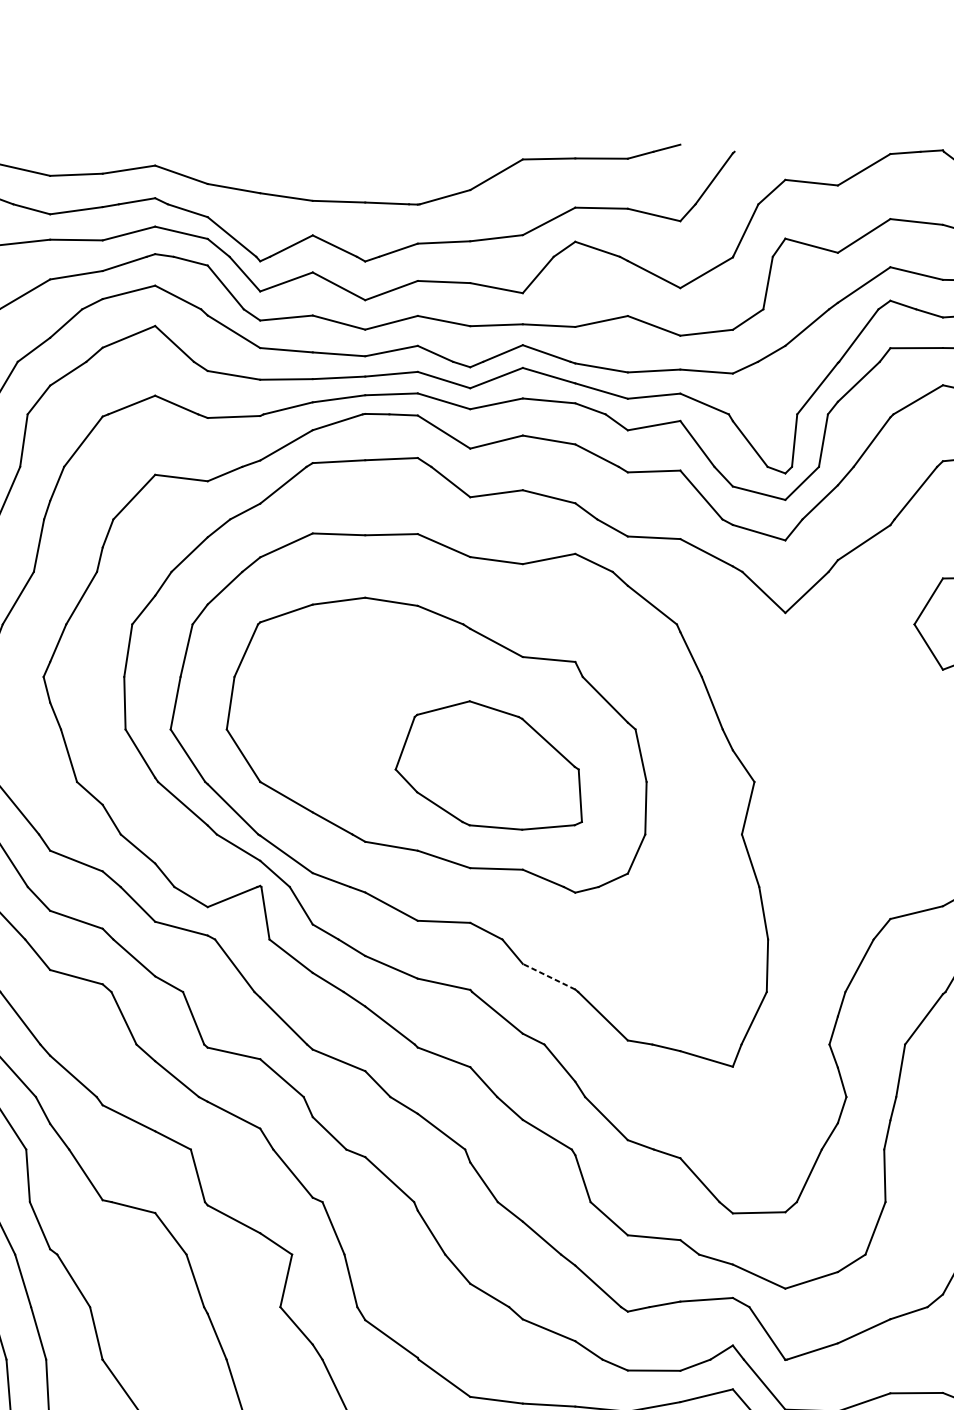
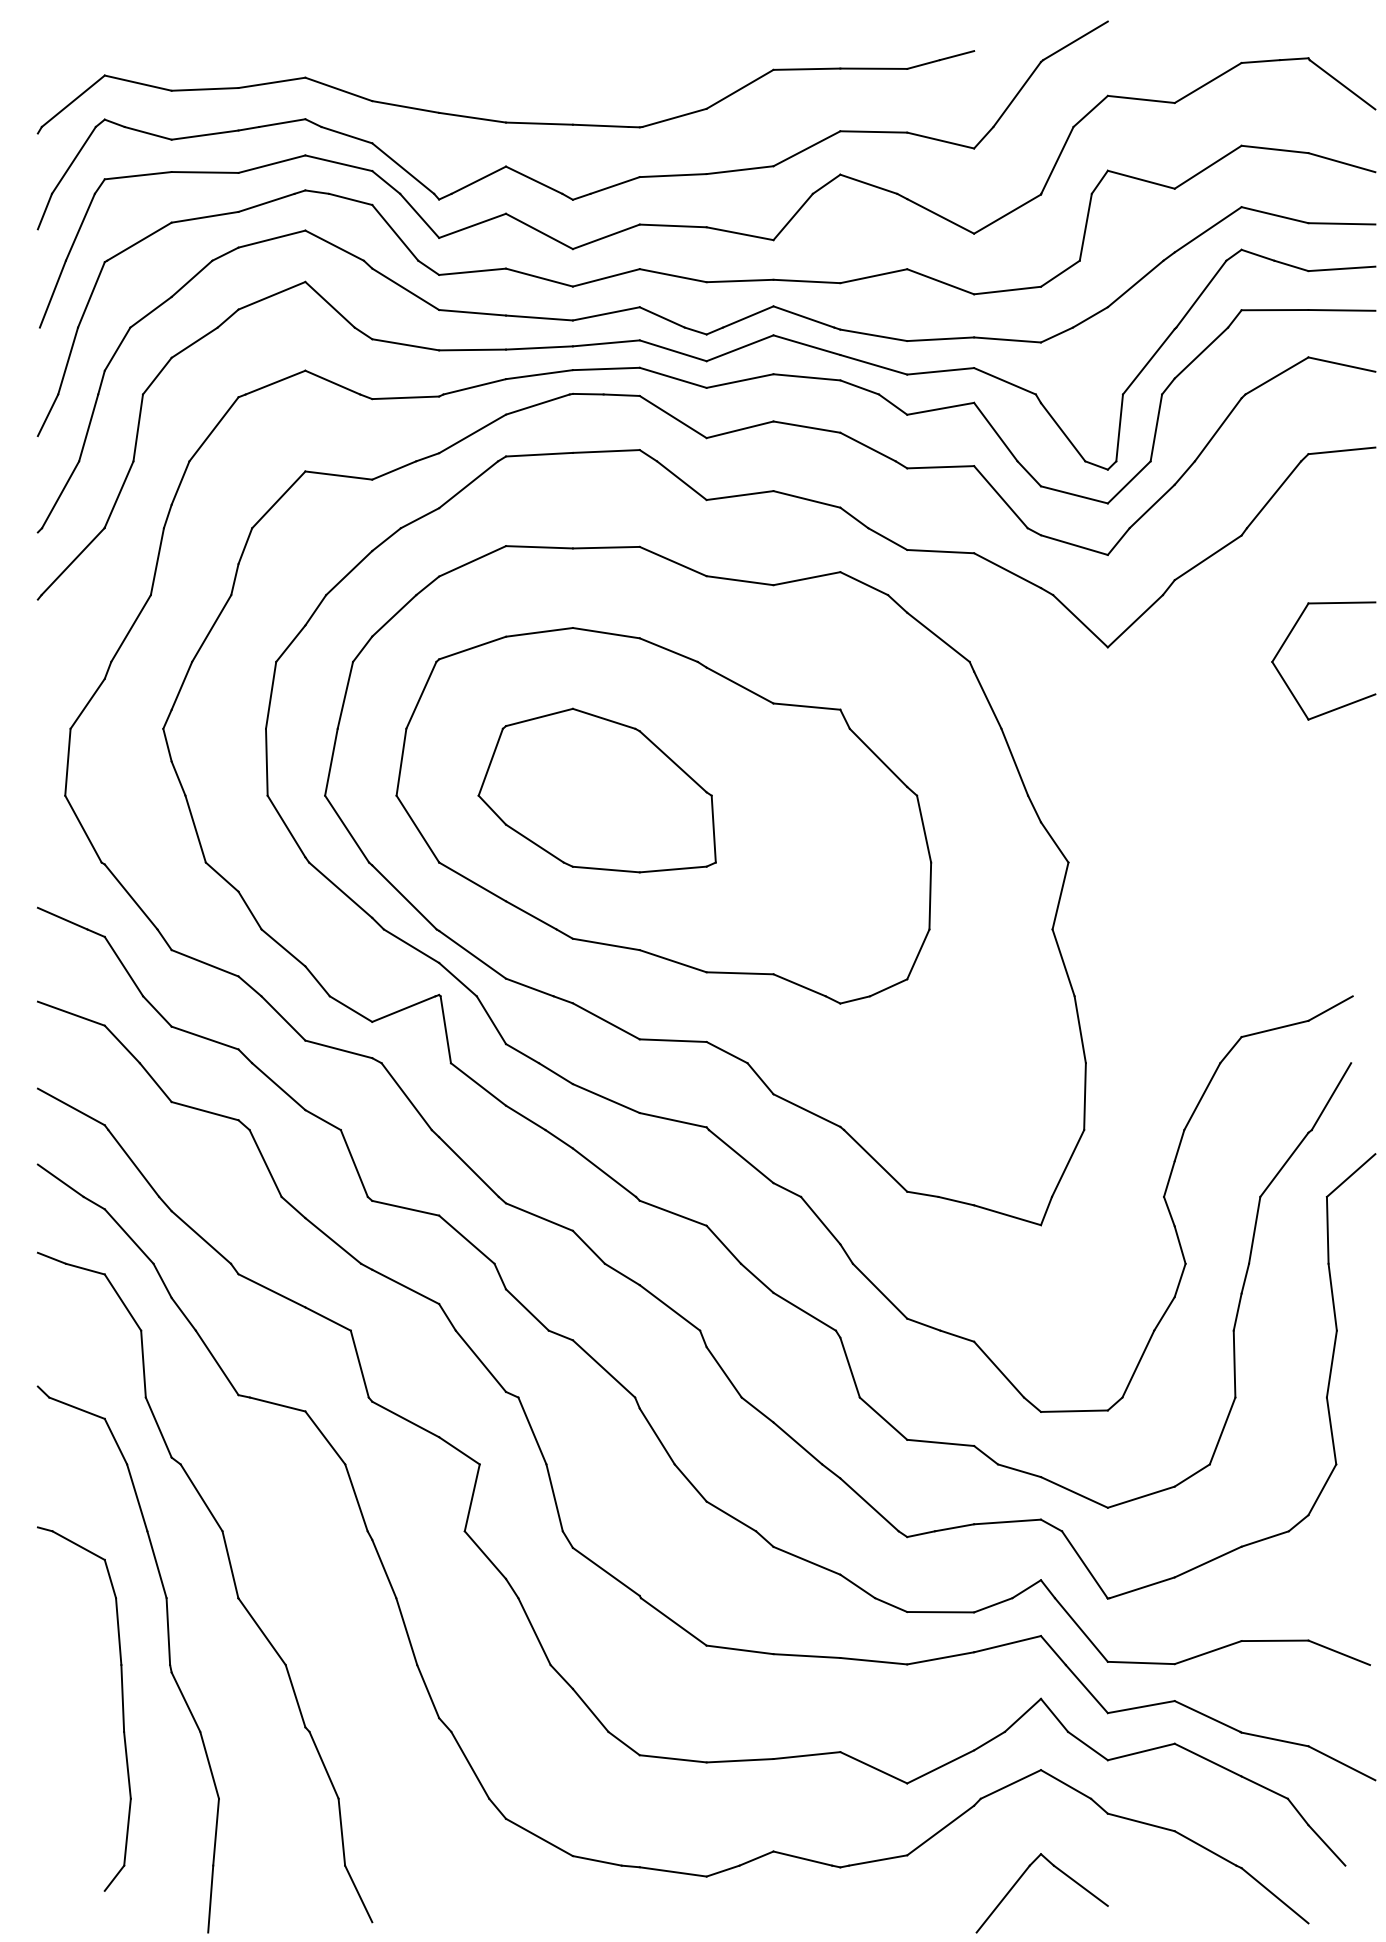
line: (759, 136) -> (1075, 40), added
part: (488, 765) -> (596, 790), moved
line: (548, 976) -> (806, 1110), dashed -> solid

